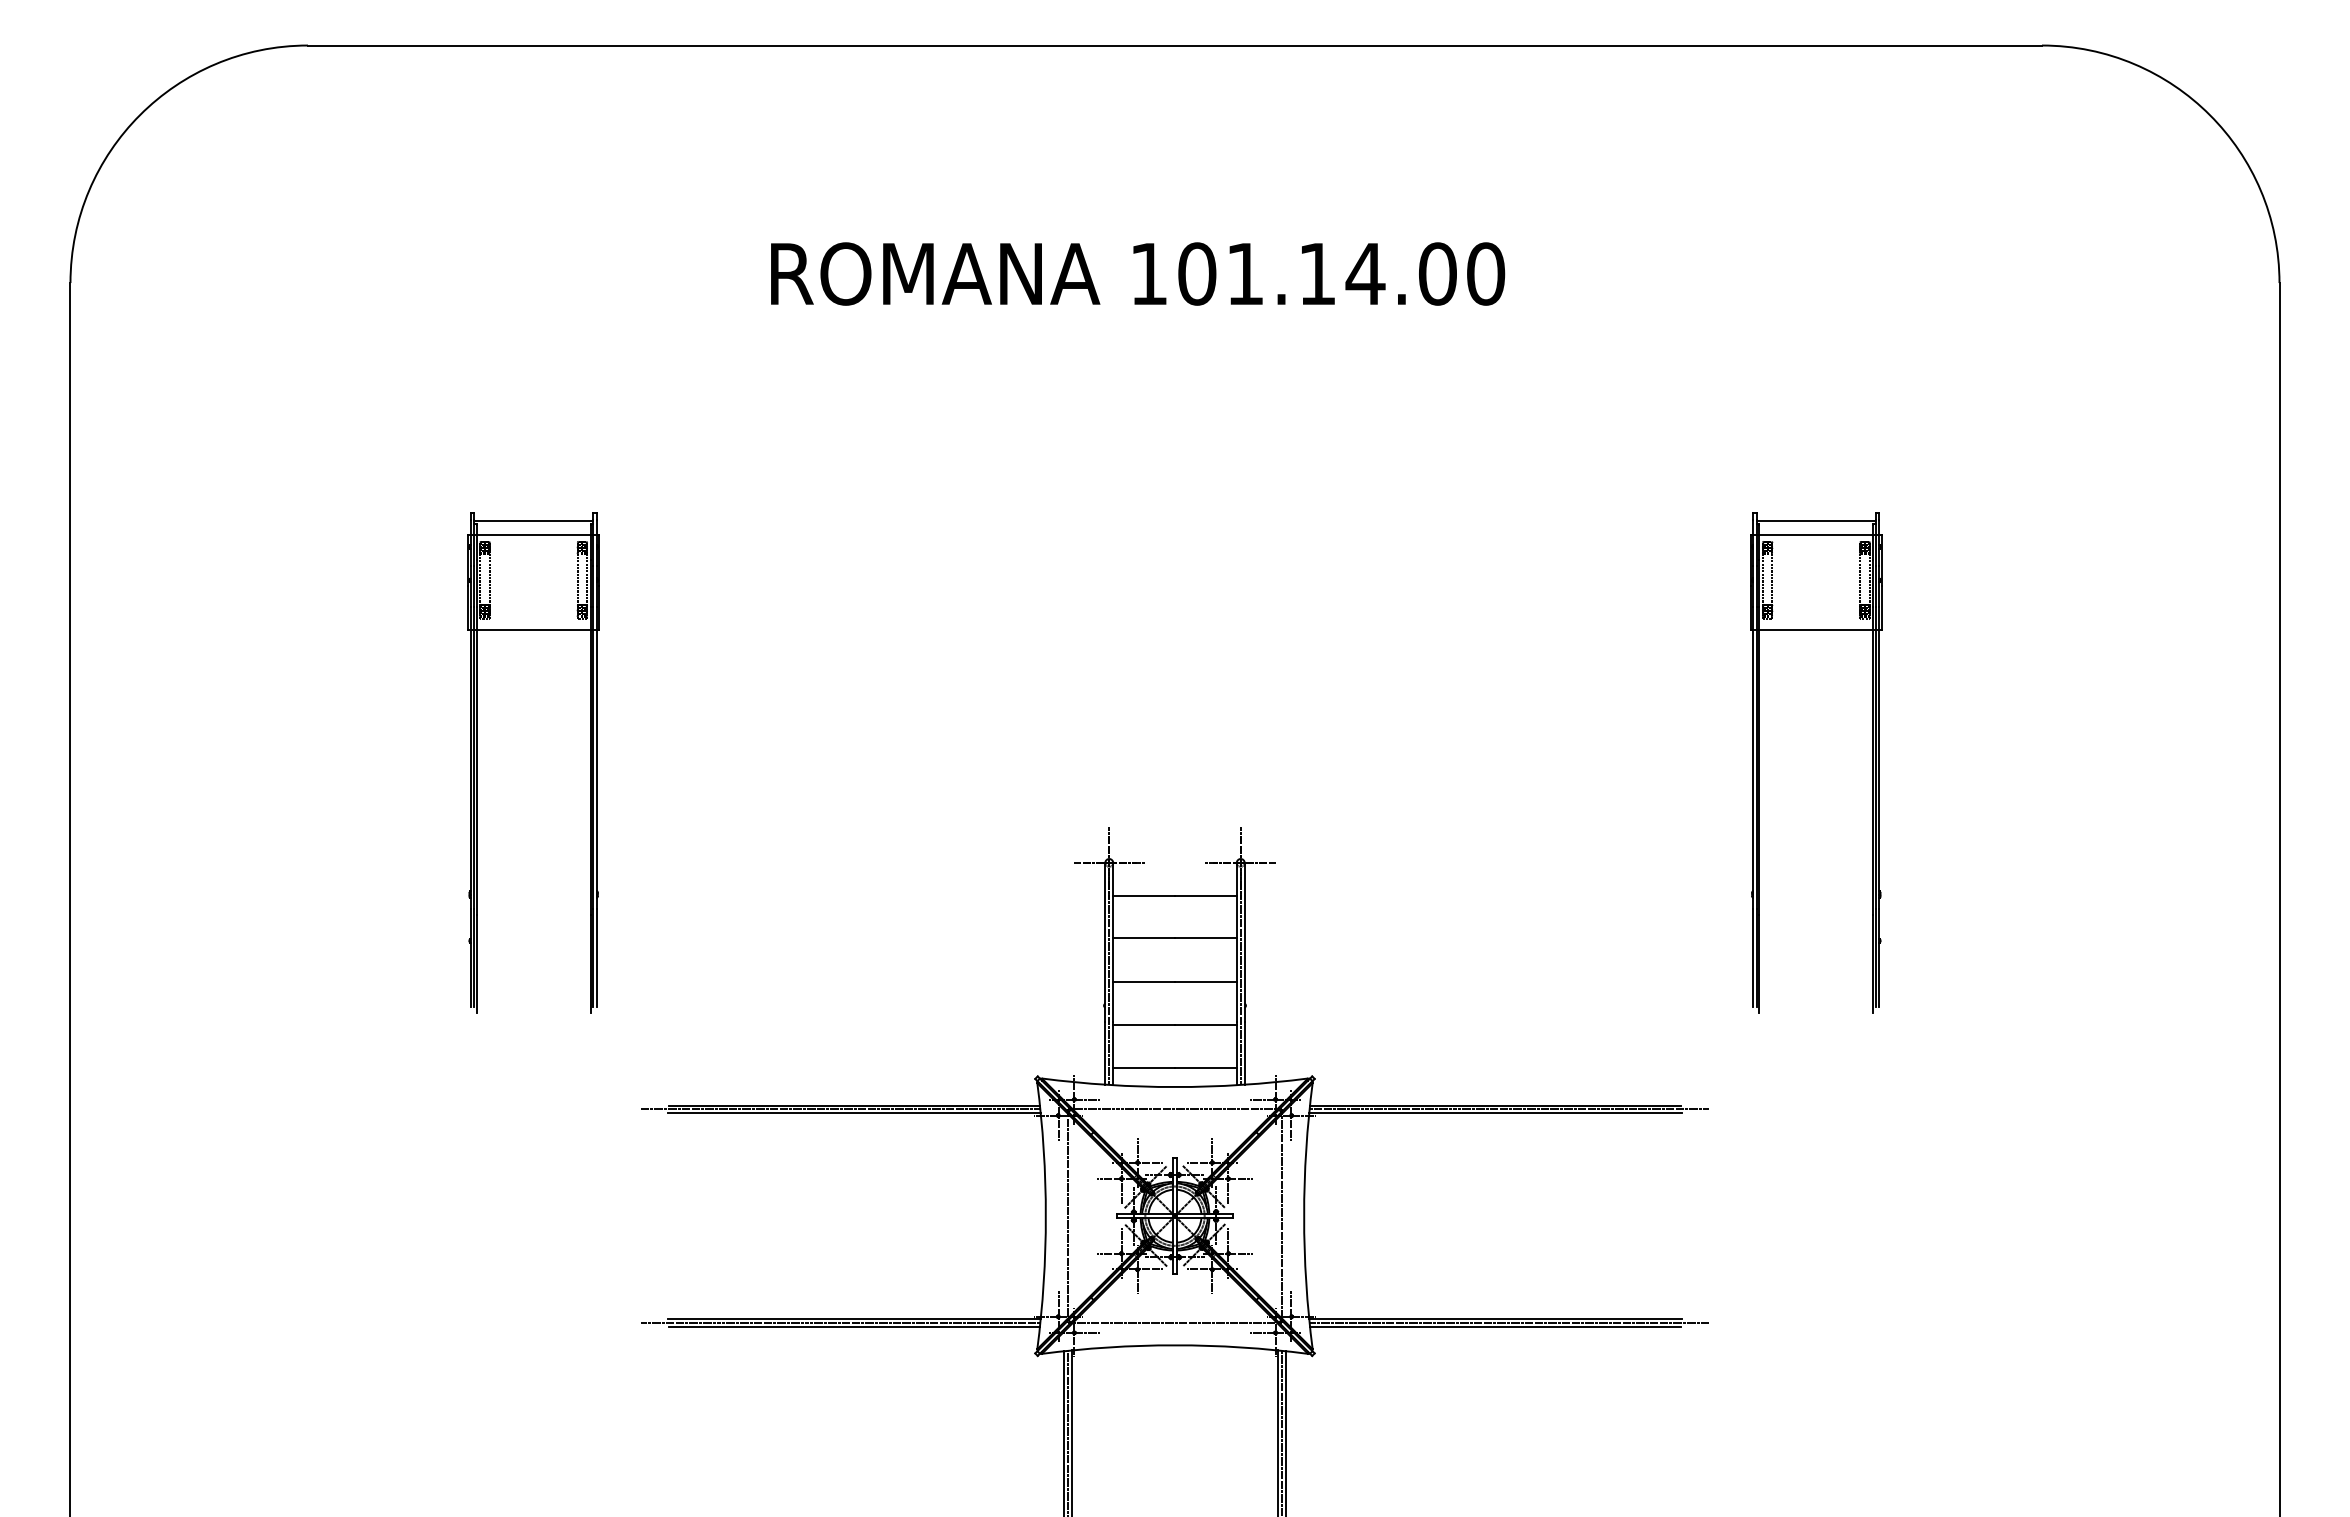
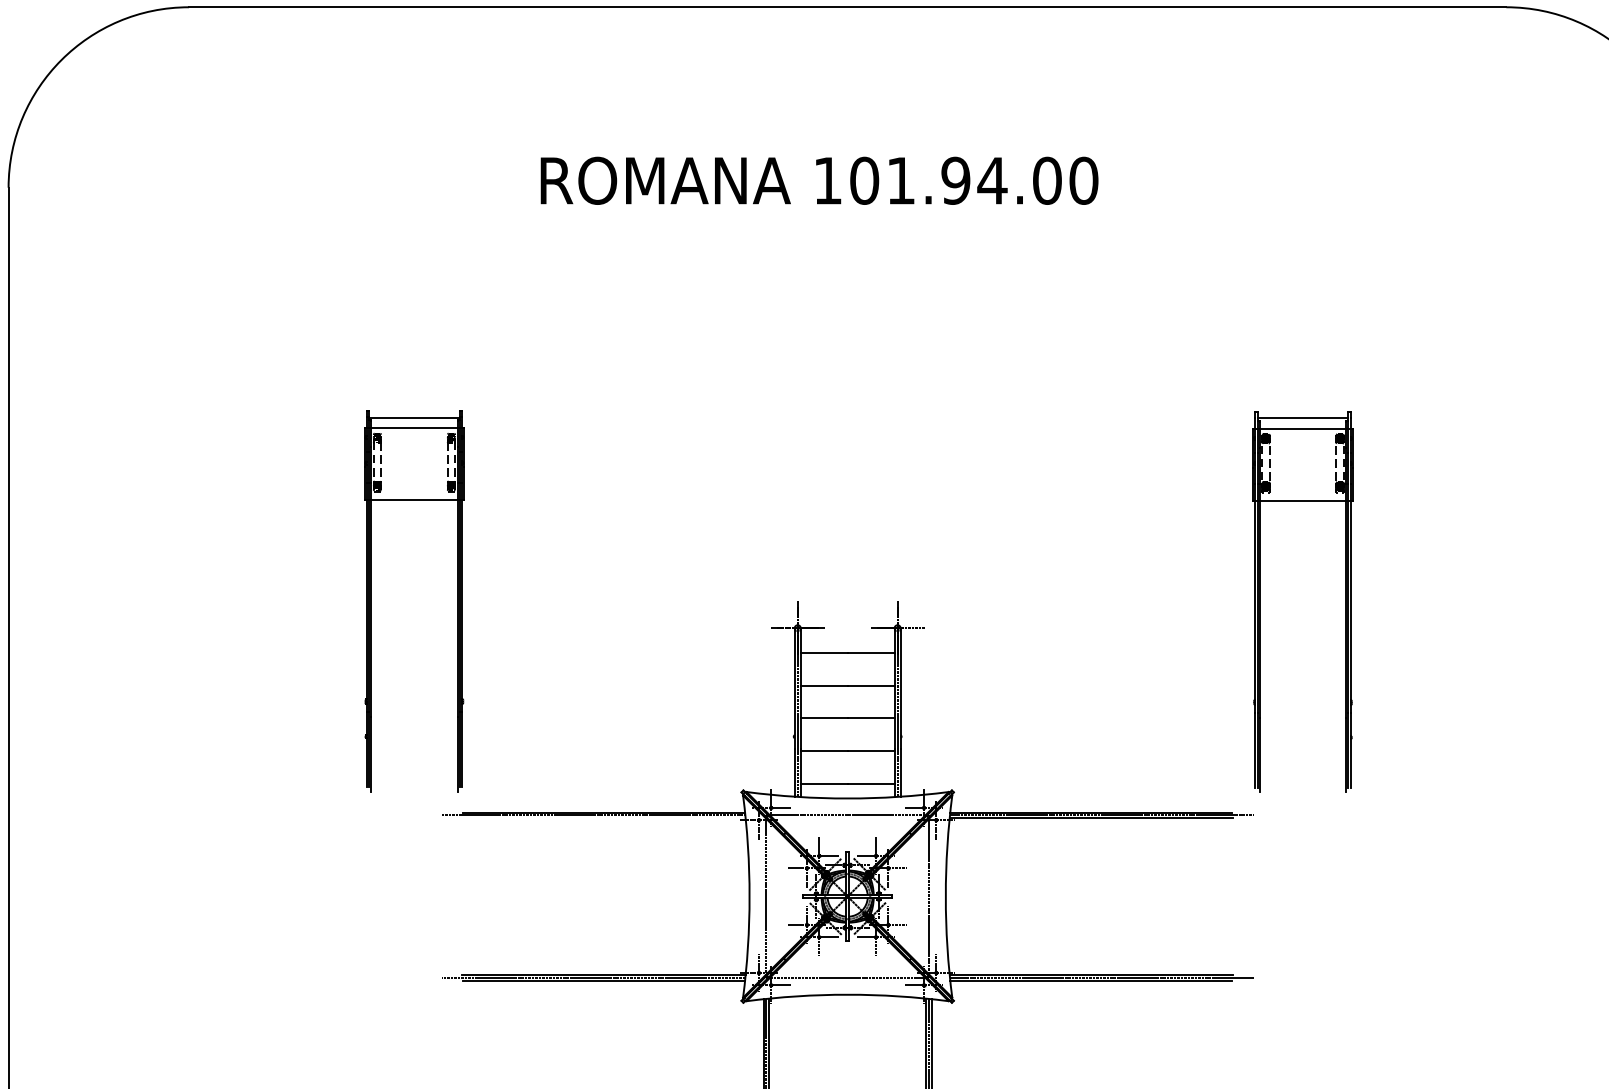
text: (1317, 273) -> (955, 180), 101.14.00 -> 101.94.00
part: (477, 762) -> (371, 601), moved
part: (1872, 762) -> (1345, 602), moved
line: (853, 1113) -> (603, 818), removed

